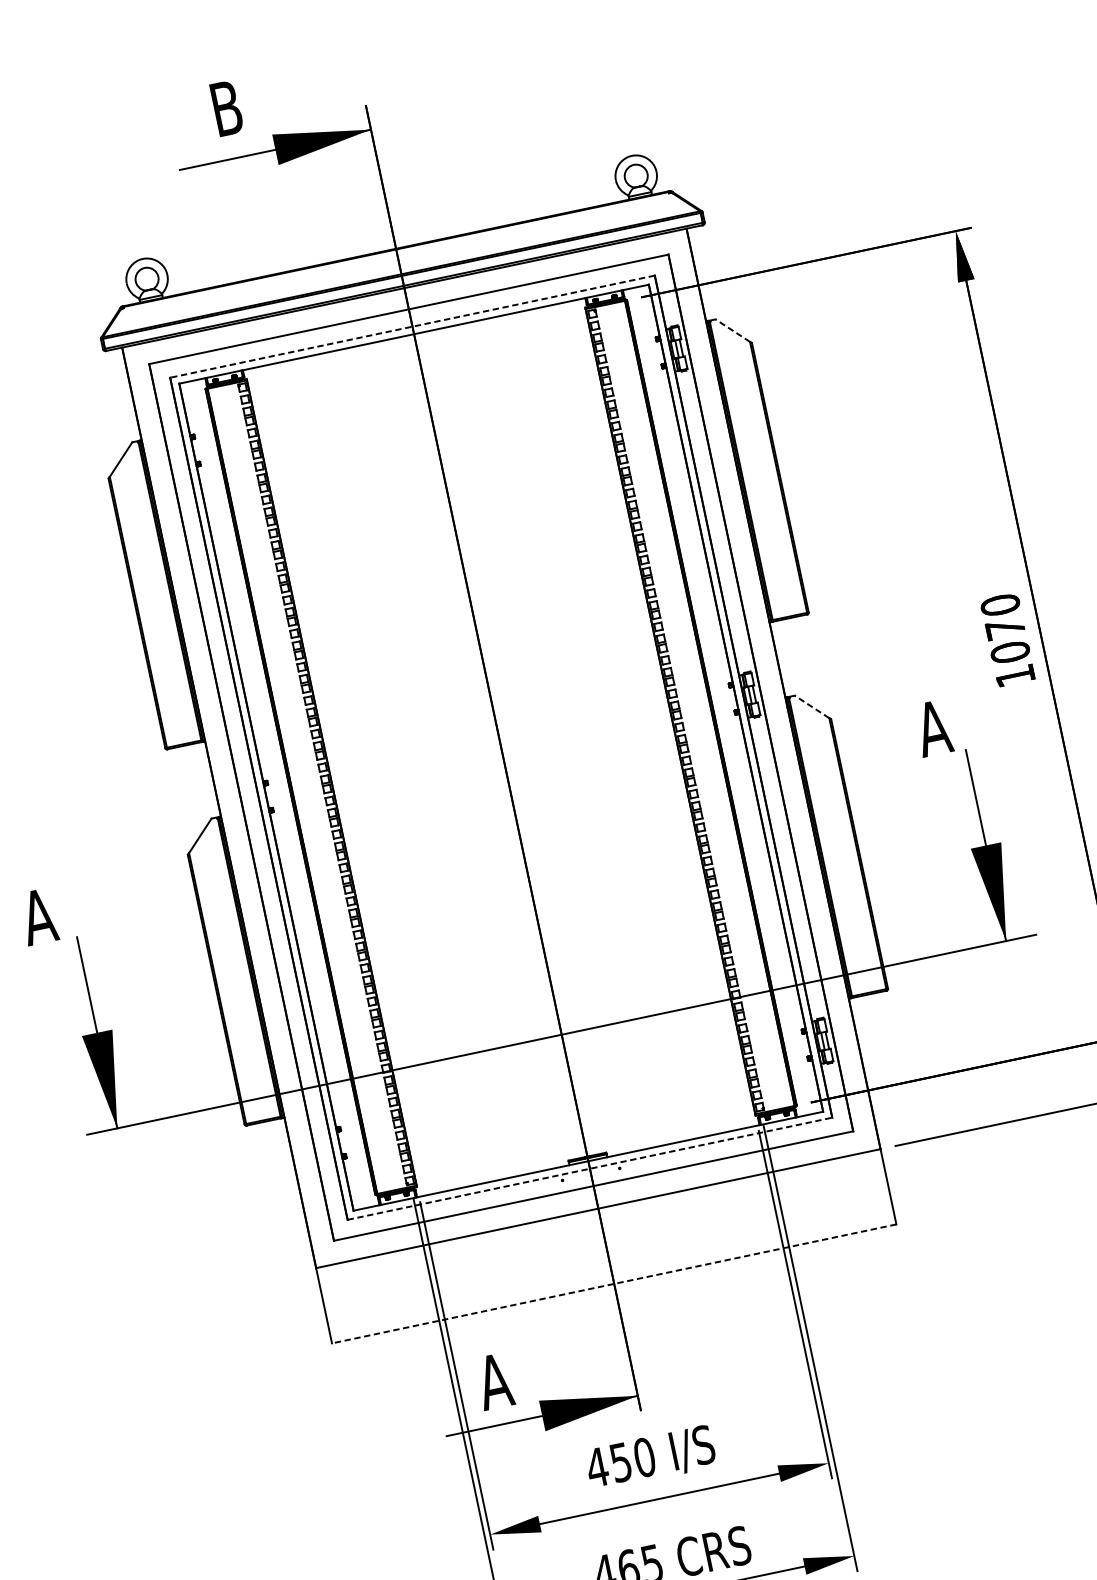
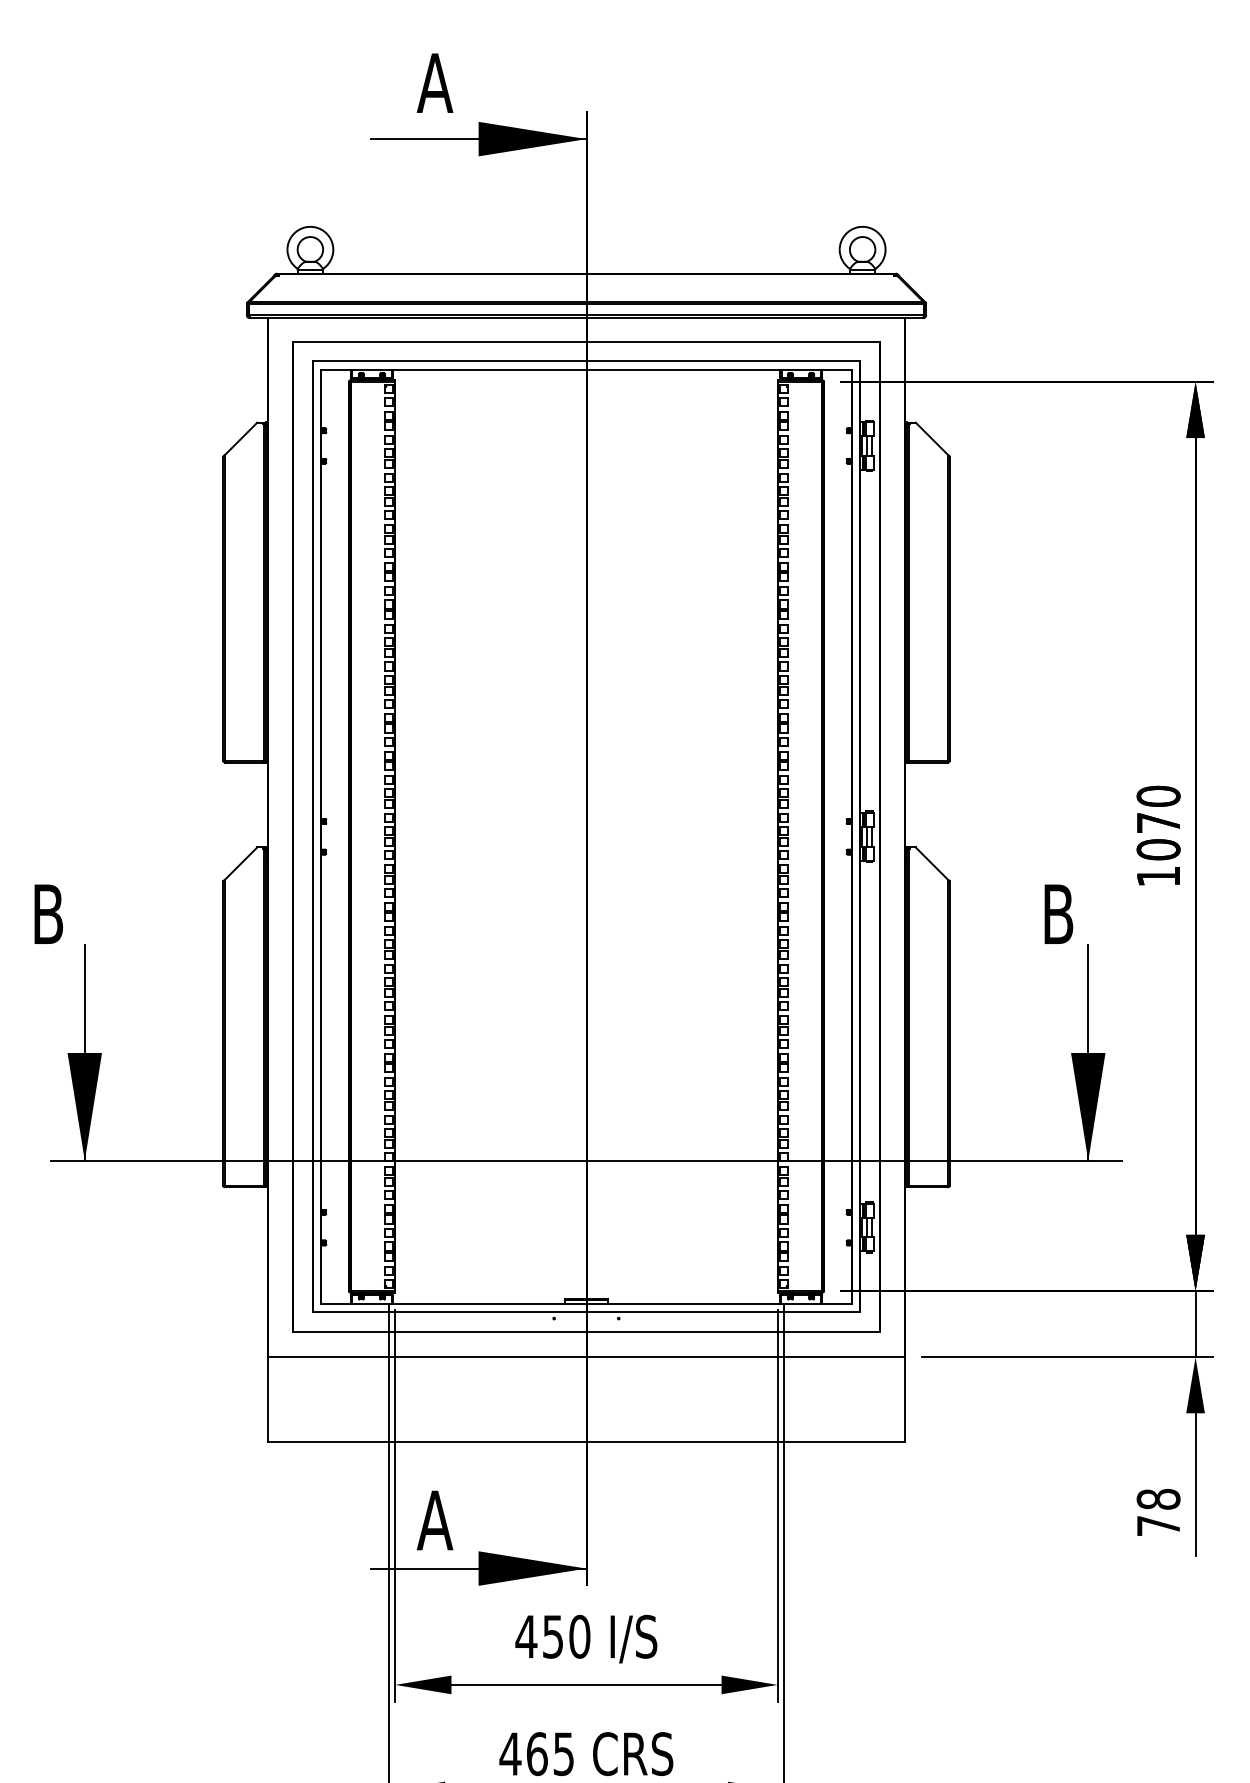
text: (225, 107) -> (434, 82), B -> A
line: (412, 326) -> (586, 361), dashed -> solid
line: (732, 330) -> (931, 438), dashed -> solid
line: (811, 706) -> (931, 863), dashed -> solid
text: (932, 727) -> (1057, 913), A -> B
text: (38, 916) -> (47, 913), A -> B
line: (590, 1169) -> (586, 1312), dashed -> solid
line: (614, 1284) -> (586, 1442), dashed -> solid

